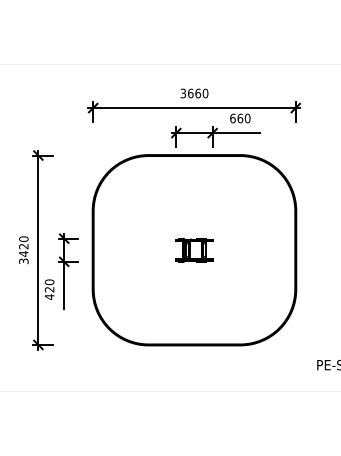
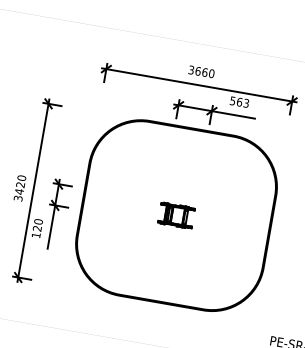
text: (240, 118) -> (239, 102), 660 -> 563
text: (49, 297) -> (36, 235), 420 -> 120

